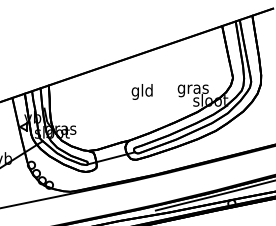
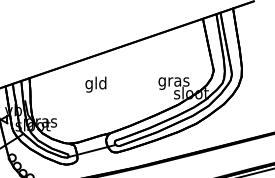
text: (141, 91) -> (95, 84), moved

